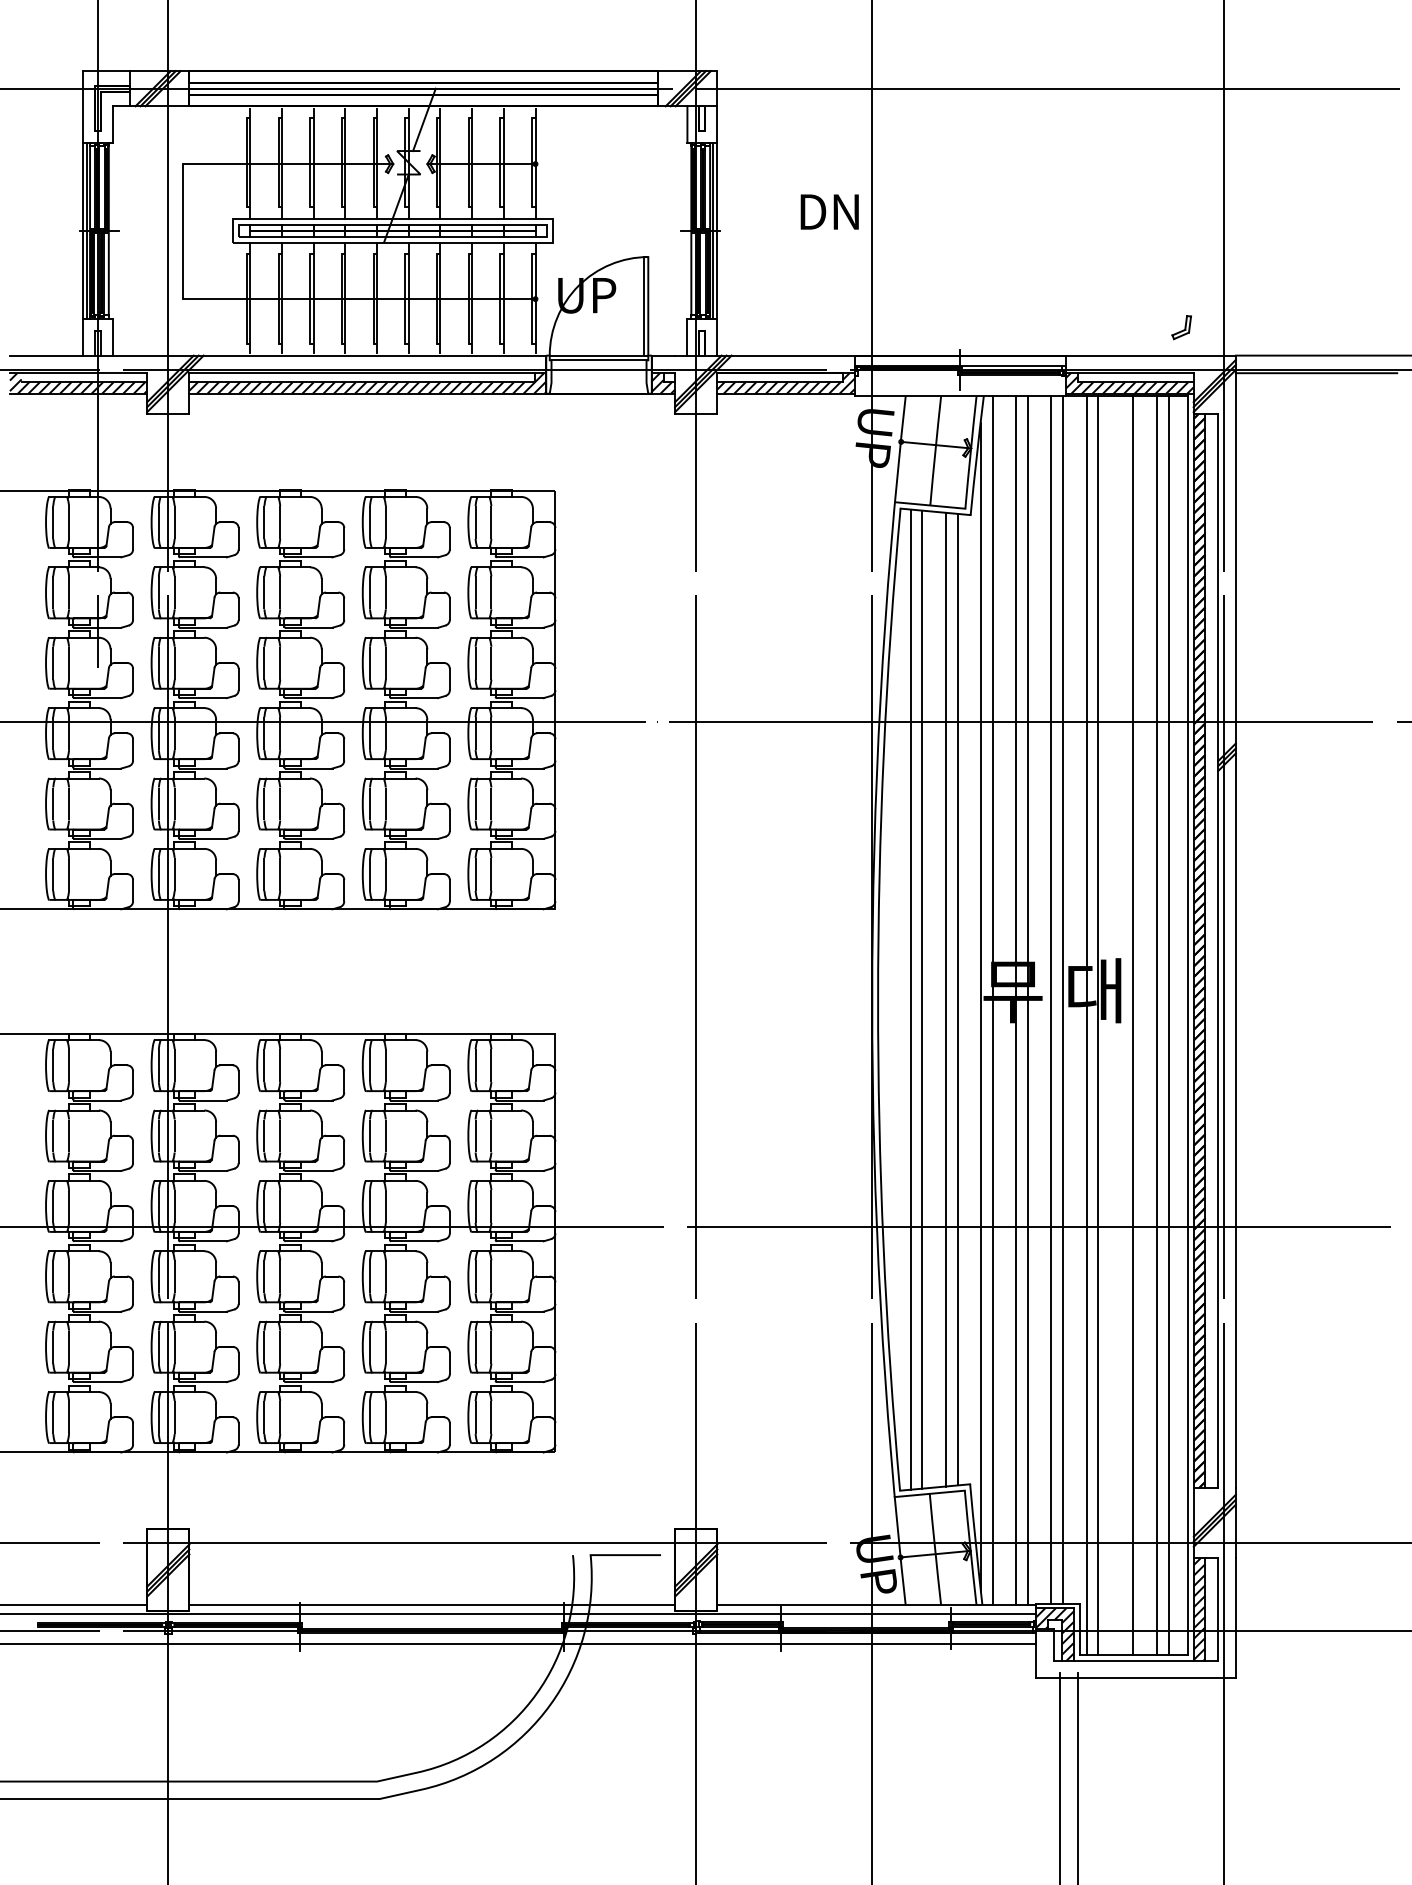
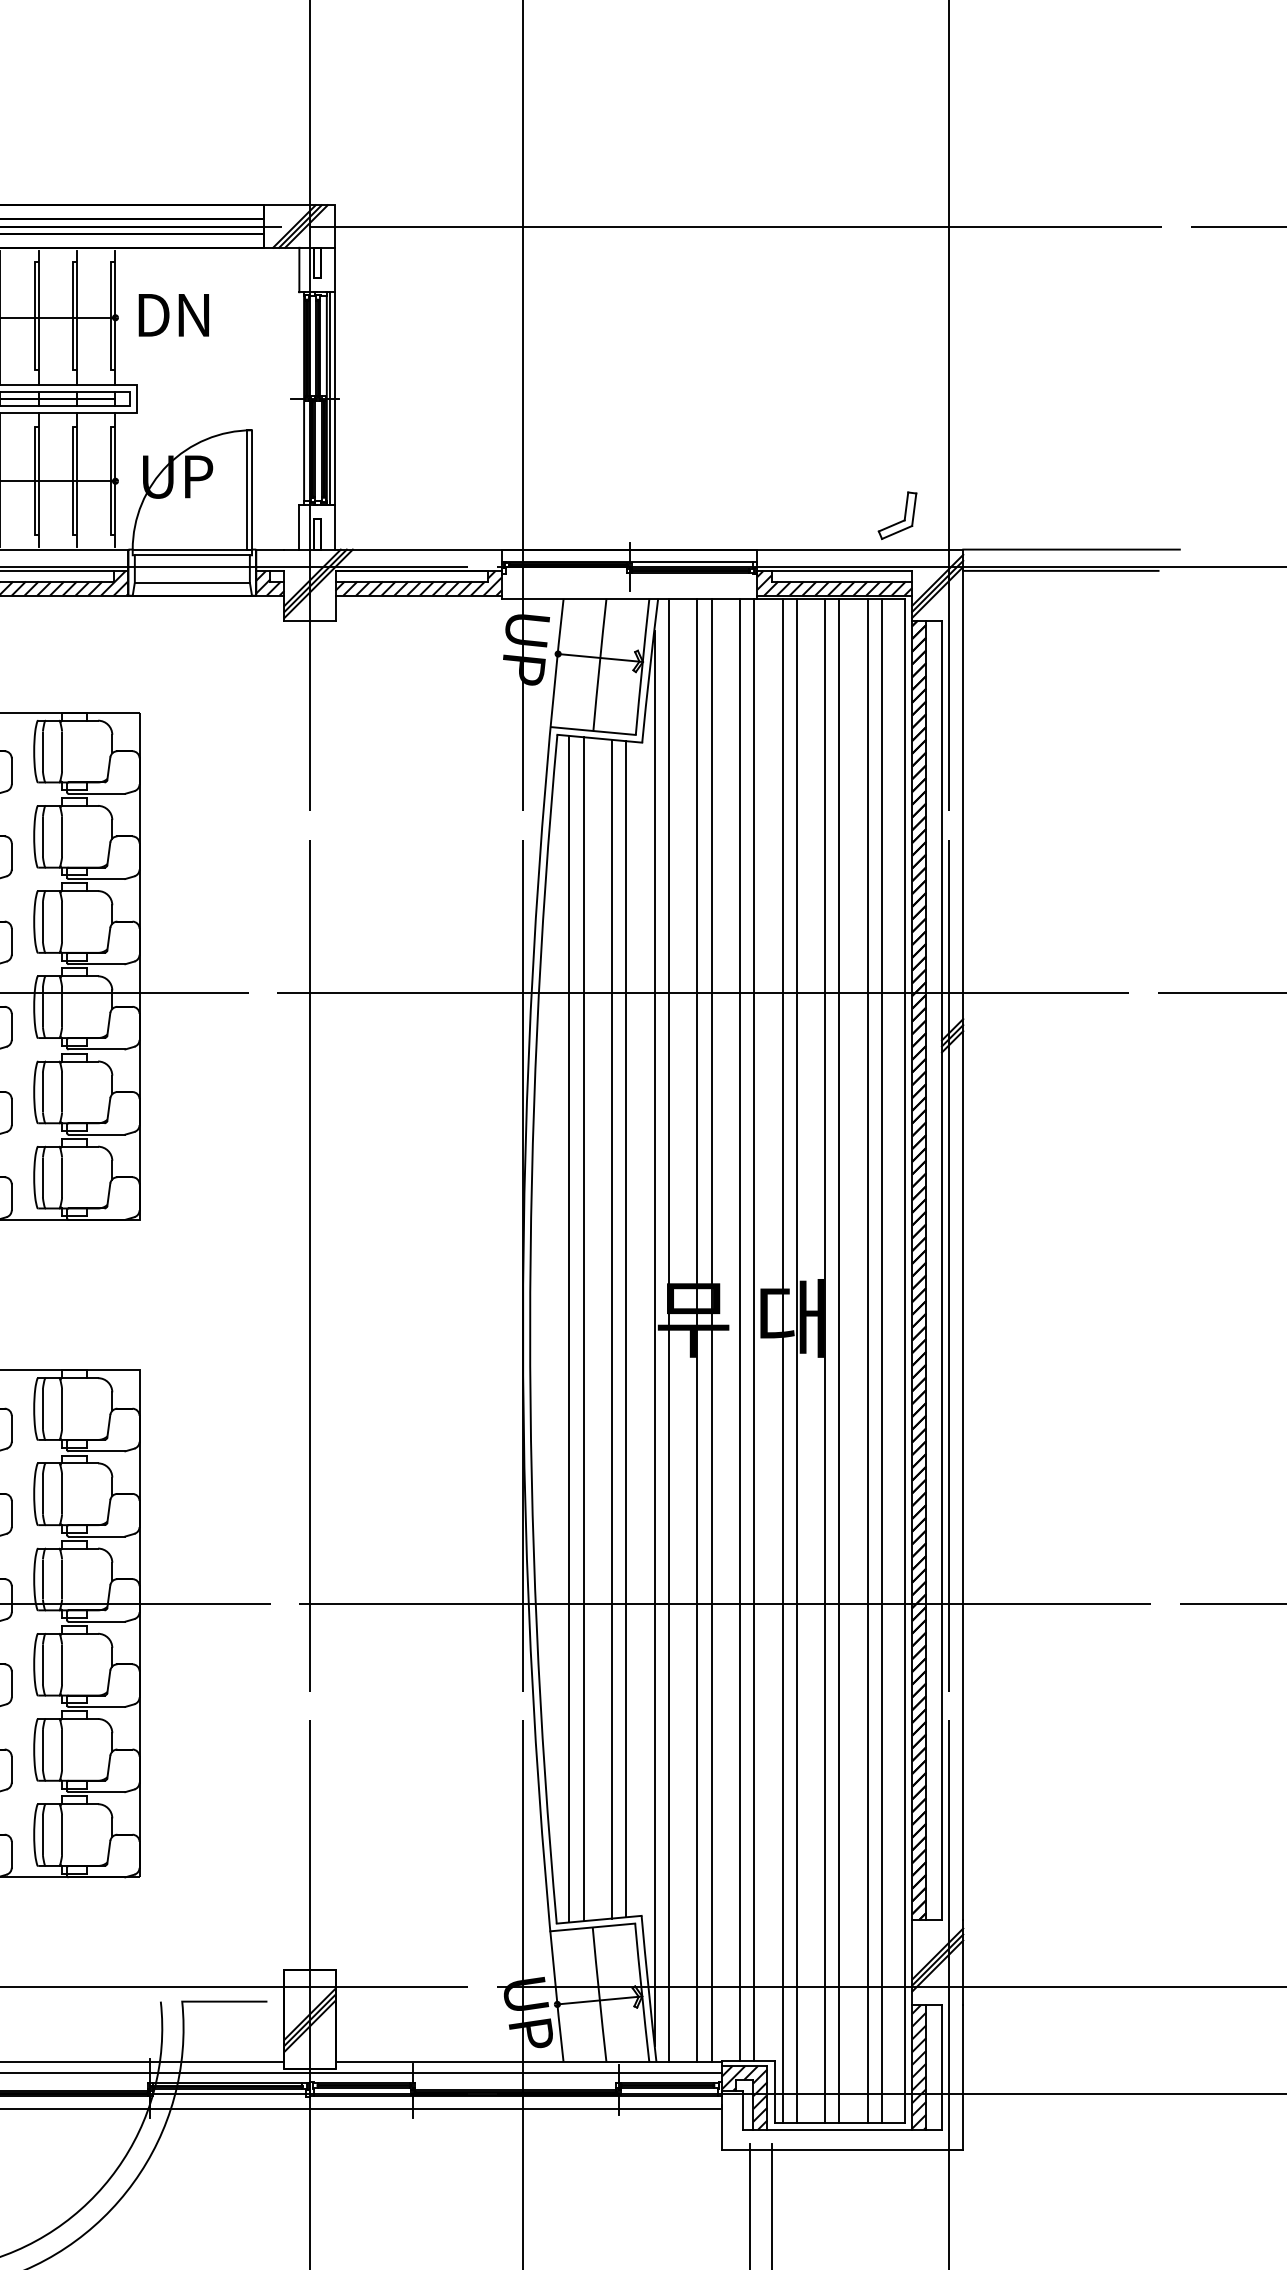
text: (829, 211) -> (173, 314), moved
part: (1181, 327) -> (897, 515), size x1.67
line: (598, 382) -> (191, 582), added
line: (1121, 1025) -> (824, 1360), added

